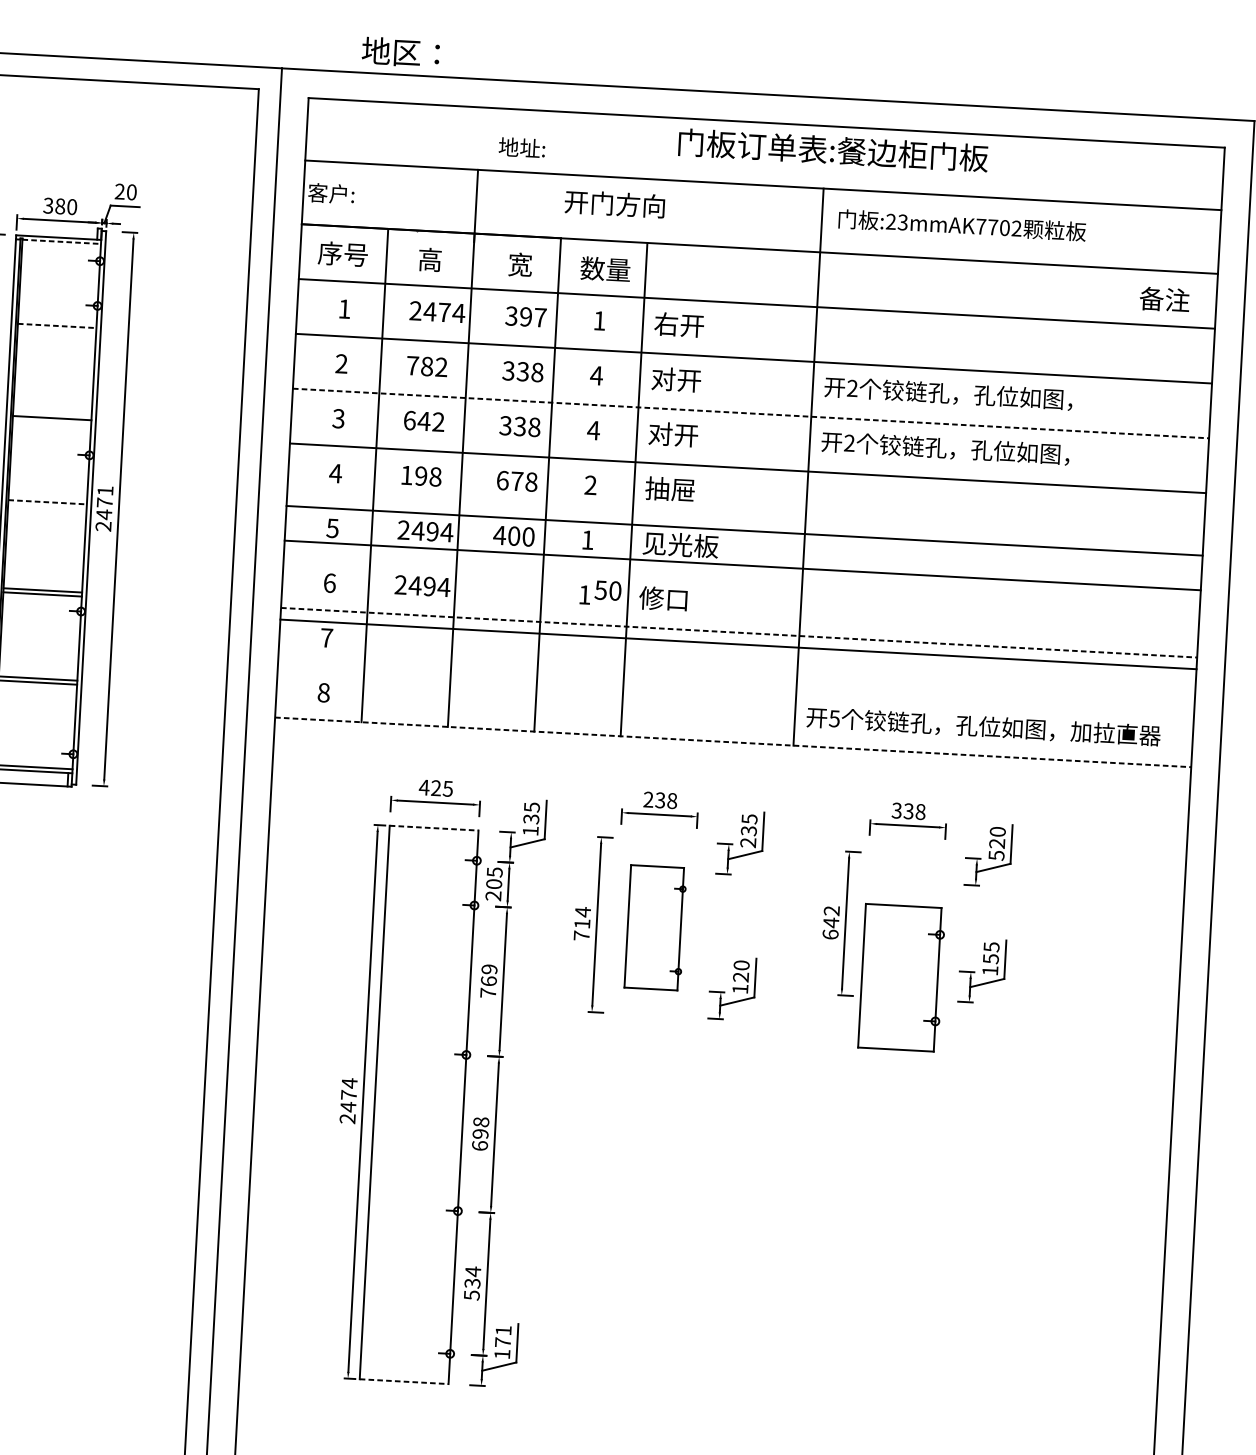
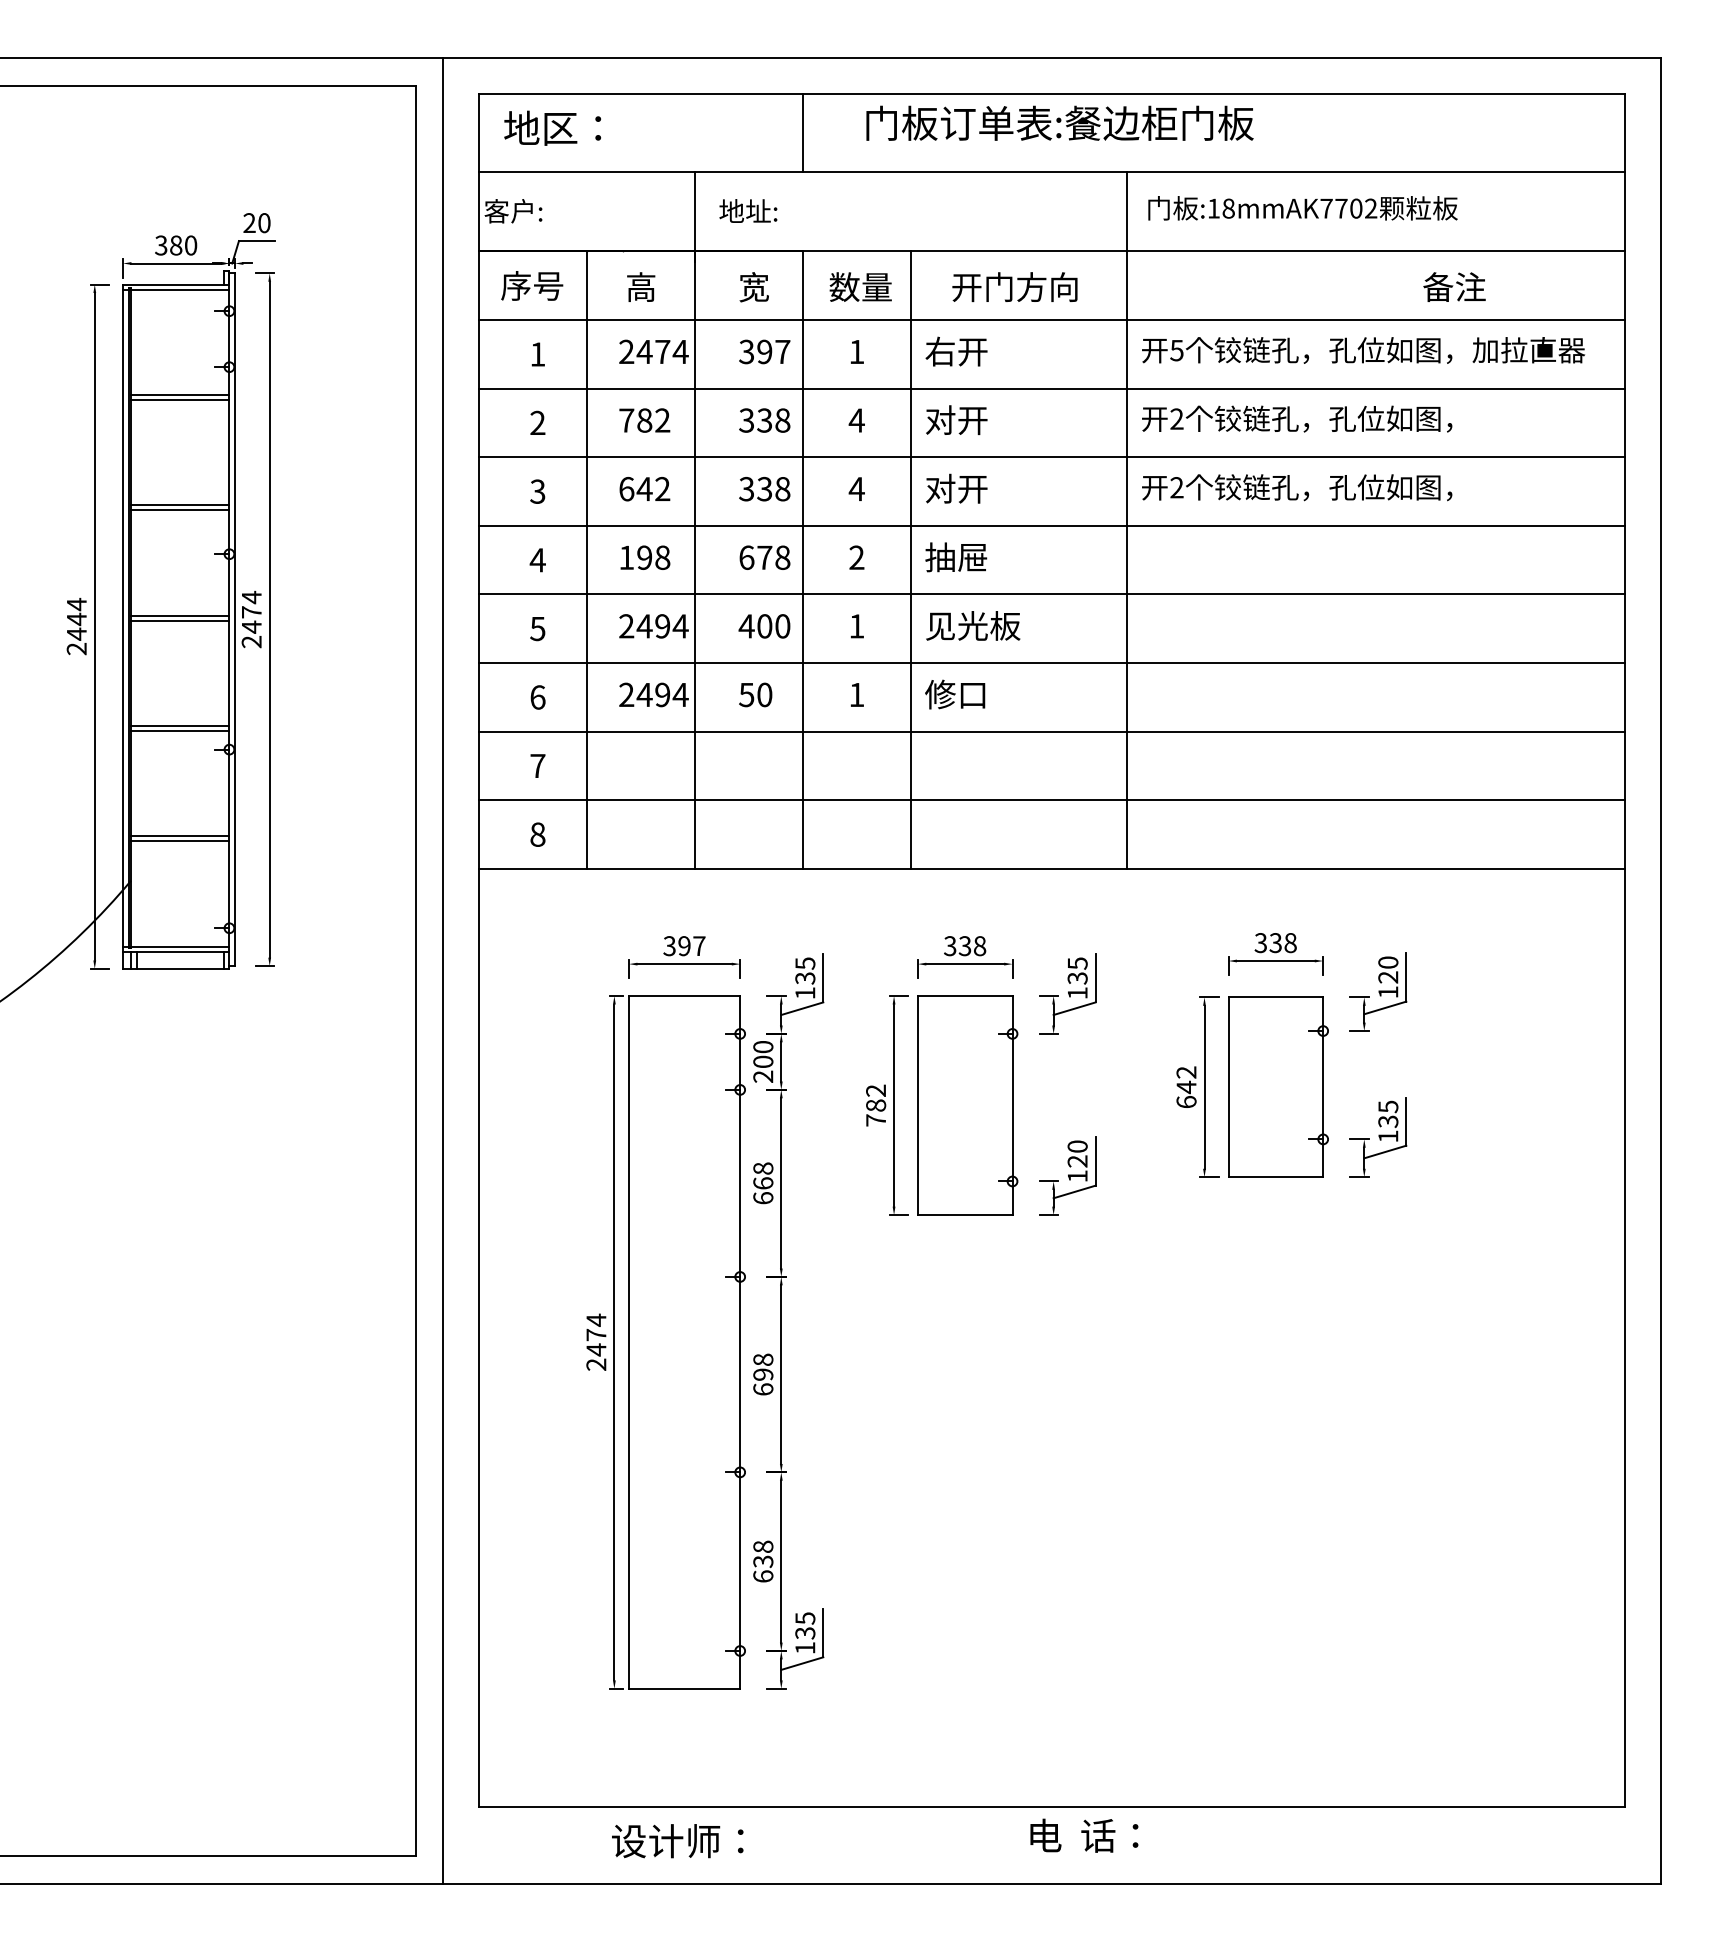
text: (400, 51) -> (552, 127), moved
line: (566, 143) -> (803, 132), added
text: (522, 147) -> (748, 210), moved
text: (832, 149) -> (1059, 122), moved
text: (614, 204) -> (1014, 287), moved
text: (896, 222) -> (1220, 208), :23mmAK7702 -> :18mmAK7702
line: (61, 241) -> (180, 289), dashed -> solid
text: (1164, 299) -> (1454, 286), moved
line: (57, 325) -> (180, 394), dashed -> solid
line: (57, 329) -> (180, 399), added
line: (751, 413) -> (1052, 457), dashed -> solid
line: (52, 414) -> (180, 505), added
text: (105, 490) -> (251, 597), 2471 -> 2474
line: (47, 502) -> (180, 615), dashed -> solid
line: (47, 506) -> (180, 620), added
line: (744, 531) -> (1051, 663), moved
line: (742, 565) -> (1051, 594), moved
text: (607, 590) -> (755, 694), moved
line: (739, 632) -> (1052, 731), dashed -> solid
line: (738, 644) -> (1051, 800), moved
text: (983, 726) -> (1363, 350), moved
line: (733, 742) -> (1052, 868), dashed -> solid
text: (436, 788) -> (684, 946), 425 -> 397
text: (648, 800) -> (950, 946), 238 -> 338
line: (434, 828) -> (684, 996), dashed -> solid
text: (748, 843) -> (1077, 993), 235 -> 135
text: (996, 855) -> (1388, 992), 520 -> 120
text: (494, 872) -> (763, 1047), 205 -> 200
text: (583, 917) -> (876, 1097), 714 -> 782
part: (655, 927) -> (967, 1105), size x1.43
text: (990, 958) -> (1387, 1121), 155 -> 135
part: (901, 977) -> (1278, 1086), moved
text: (489, 981) -> (763, 1183), 769 -> 668
text: (472, 1283) -> (763, 1561), 534 -> 638
text: (503, 1336) -> (805, 1625), 171 -> 135
line: (404, 1381) -> (684, 1688), dashed -> solid

